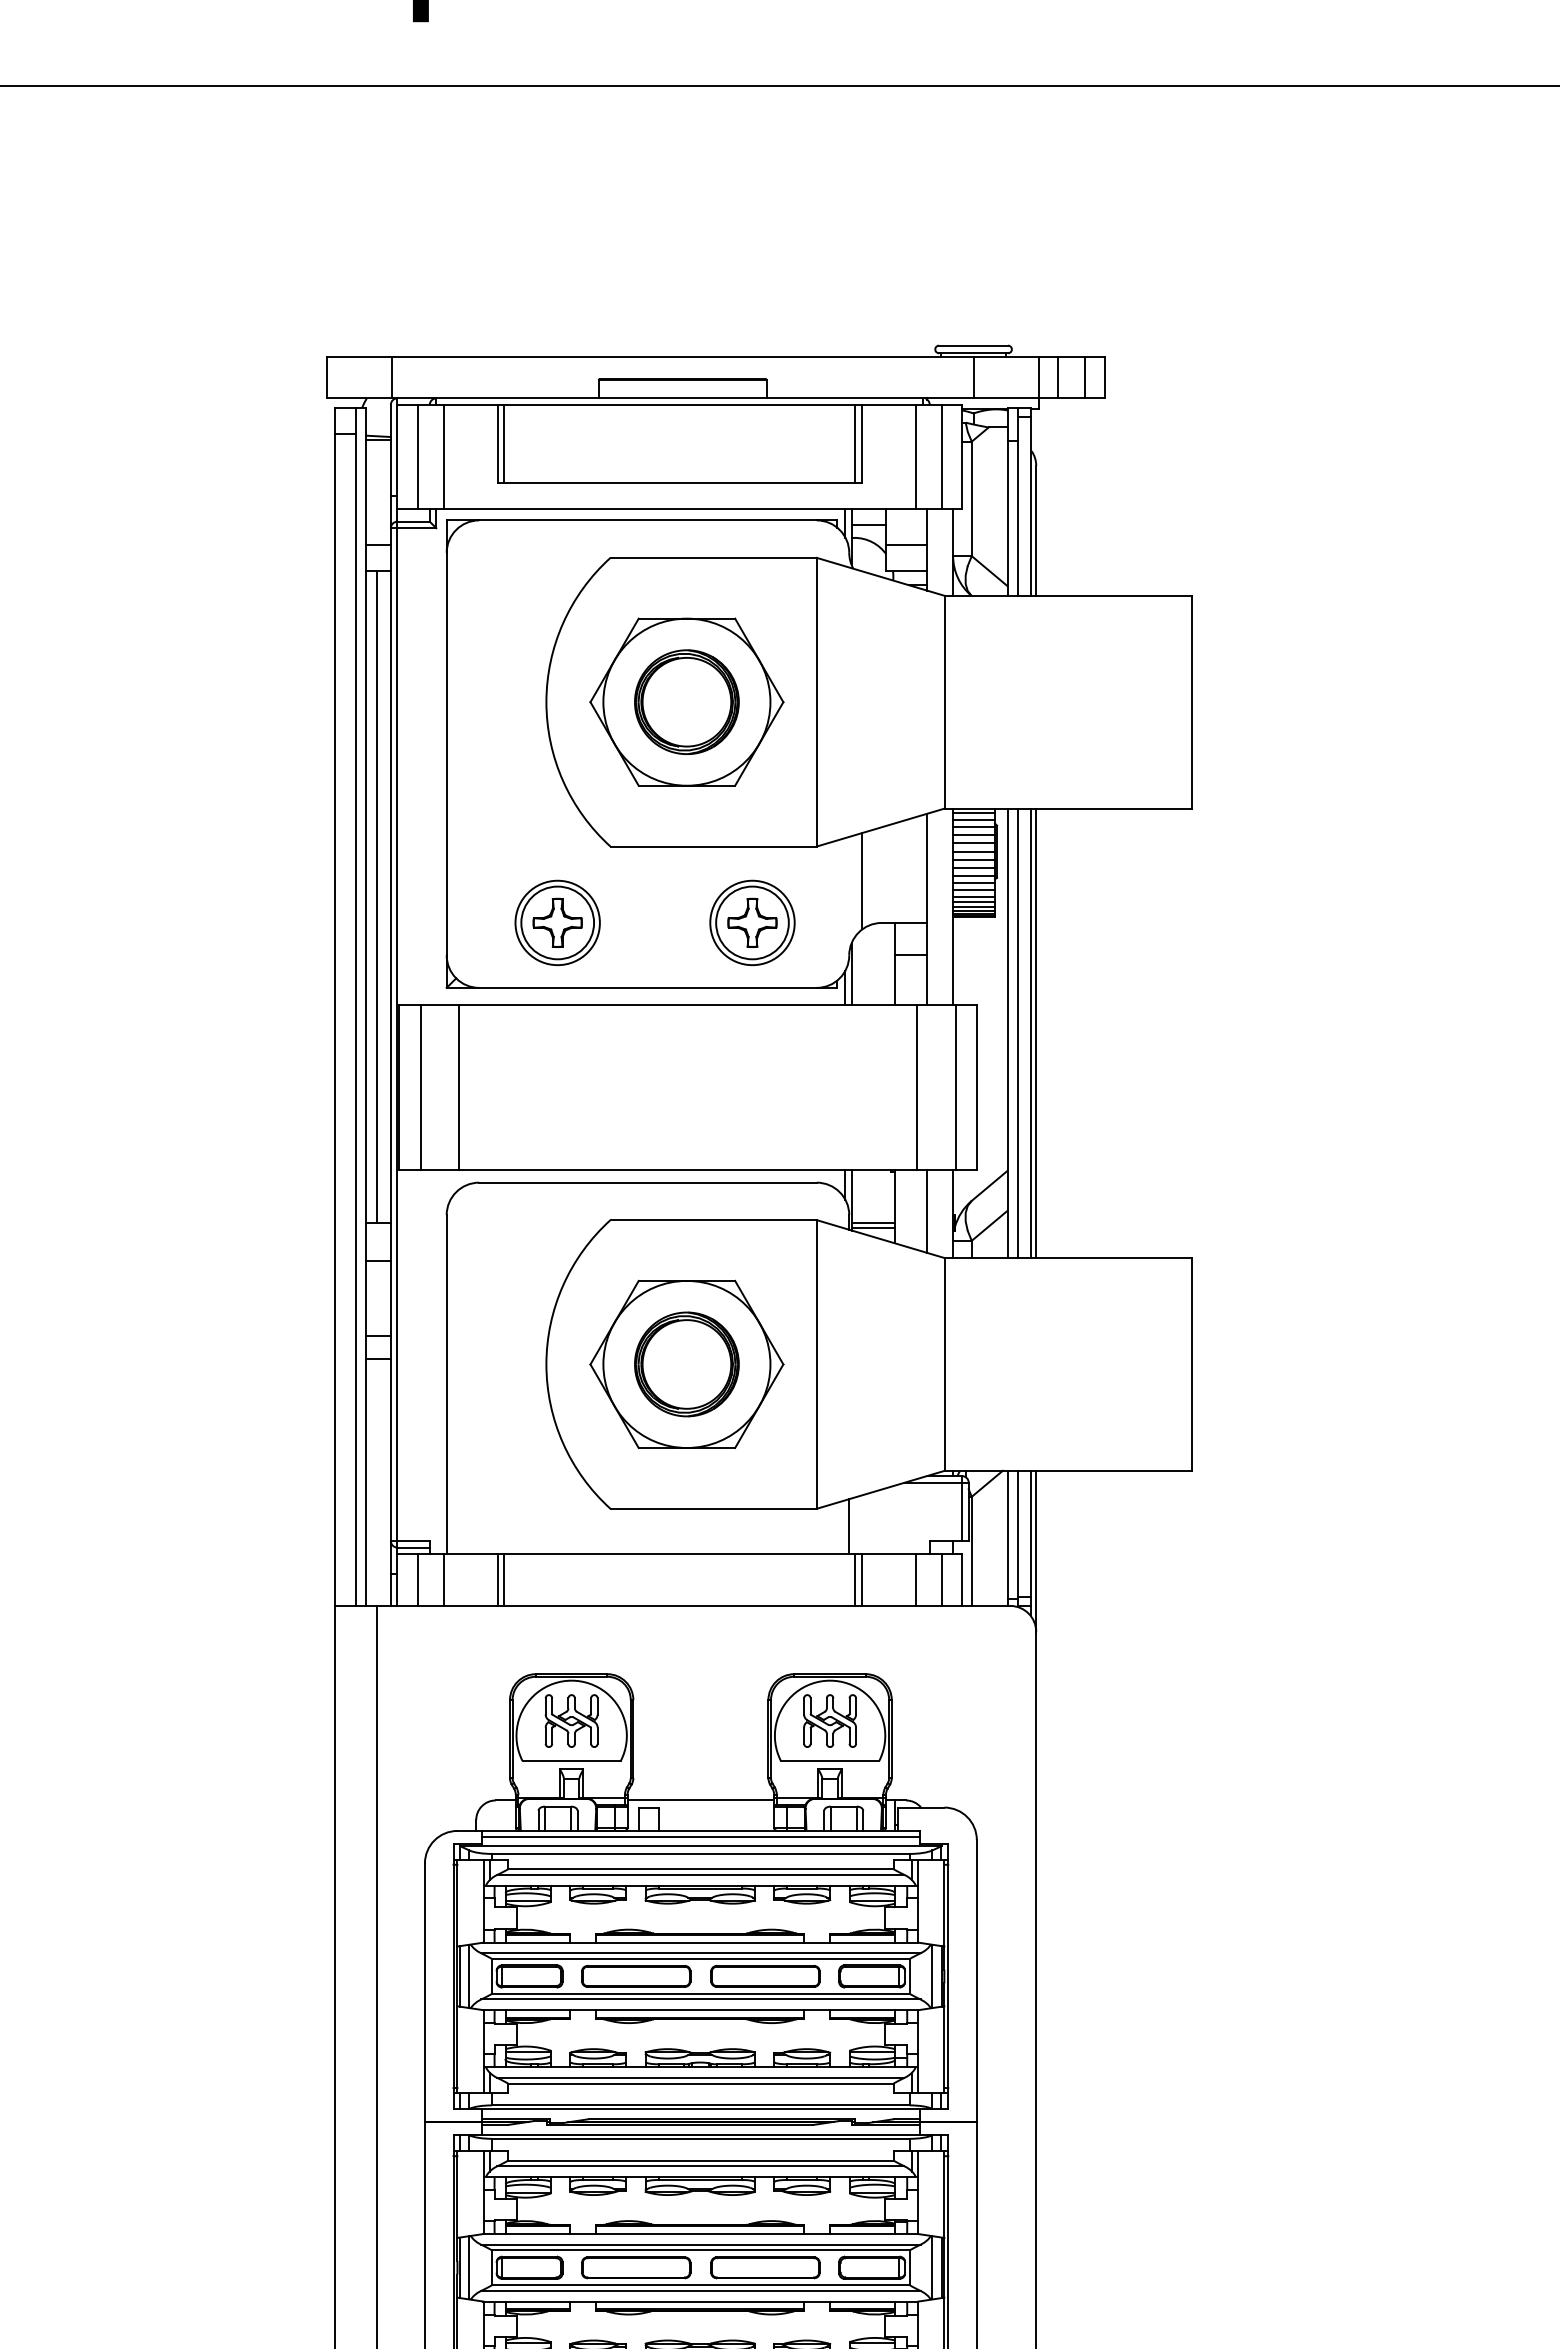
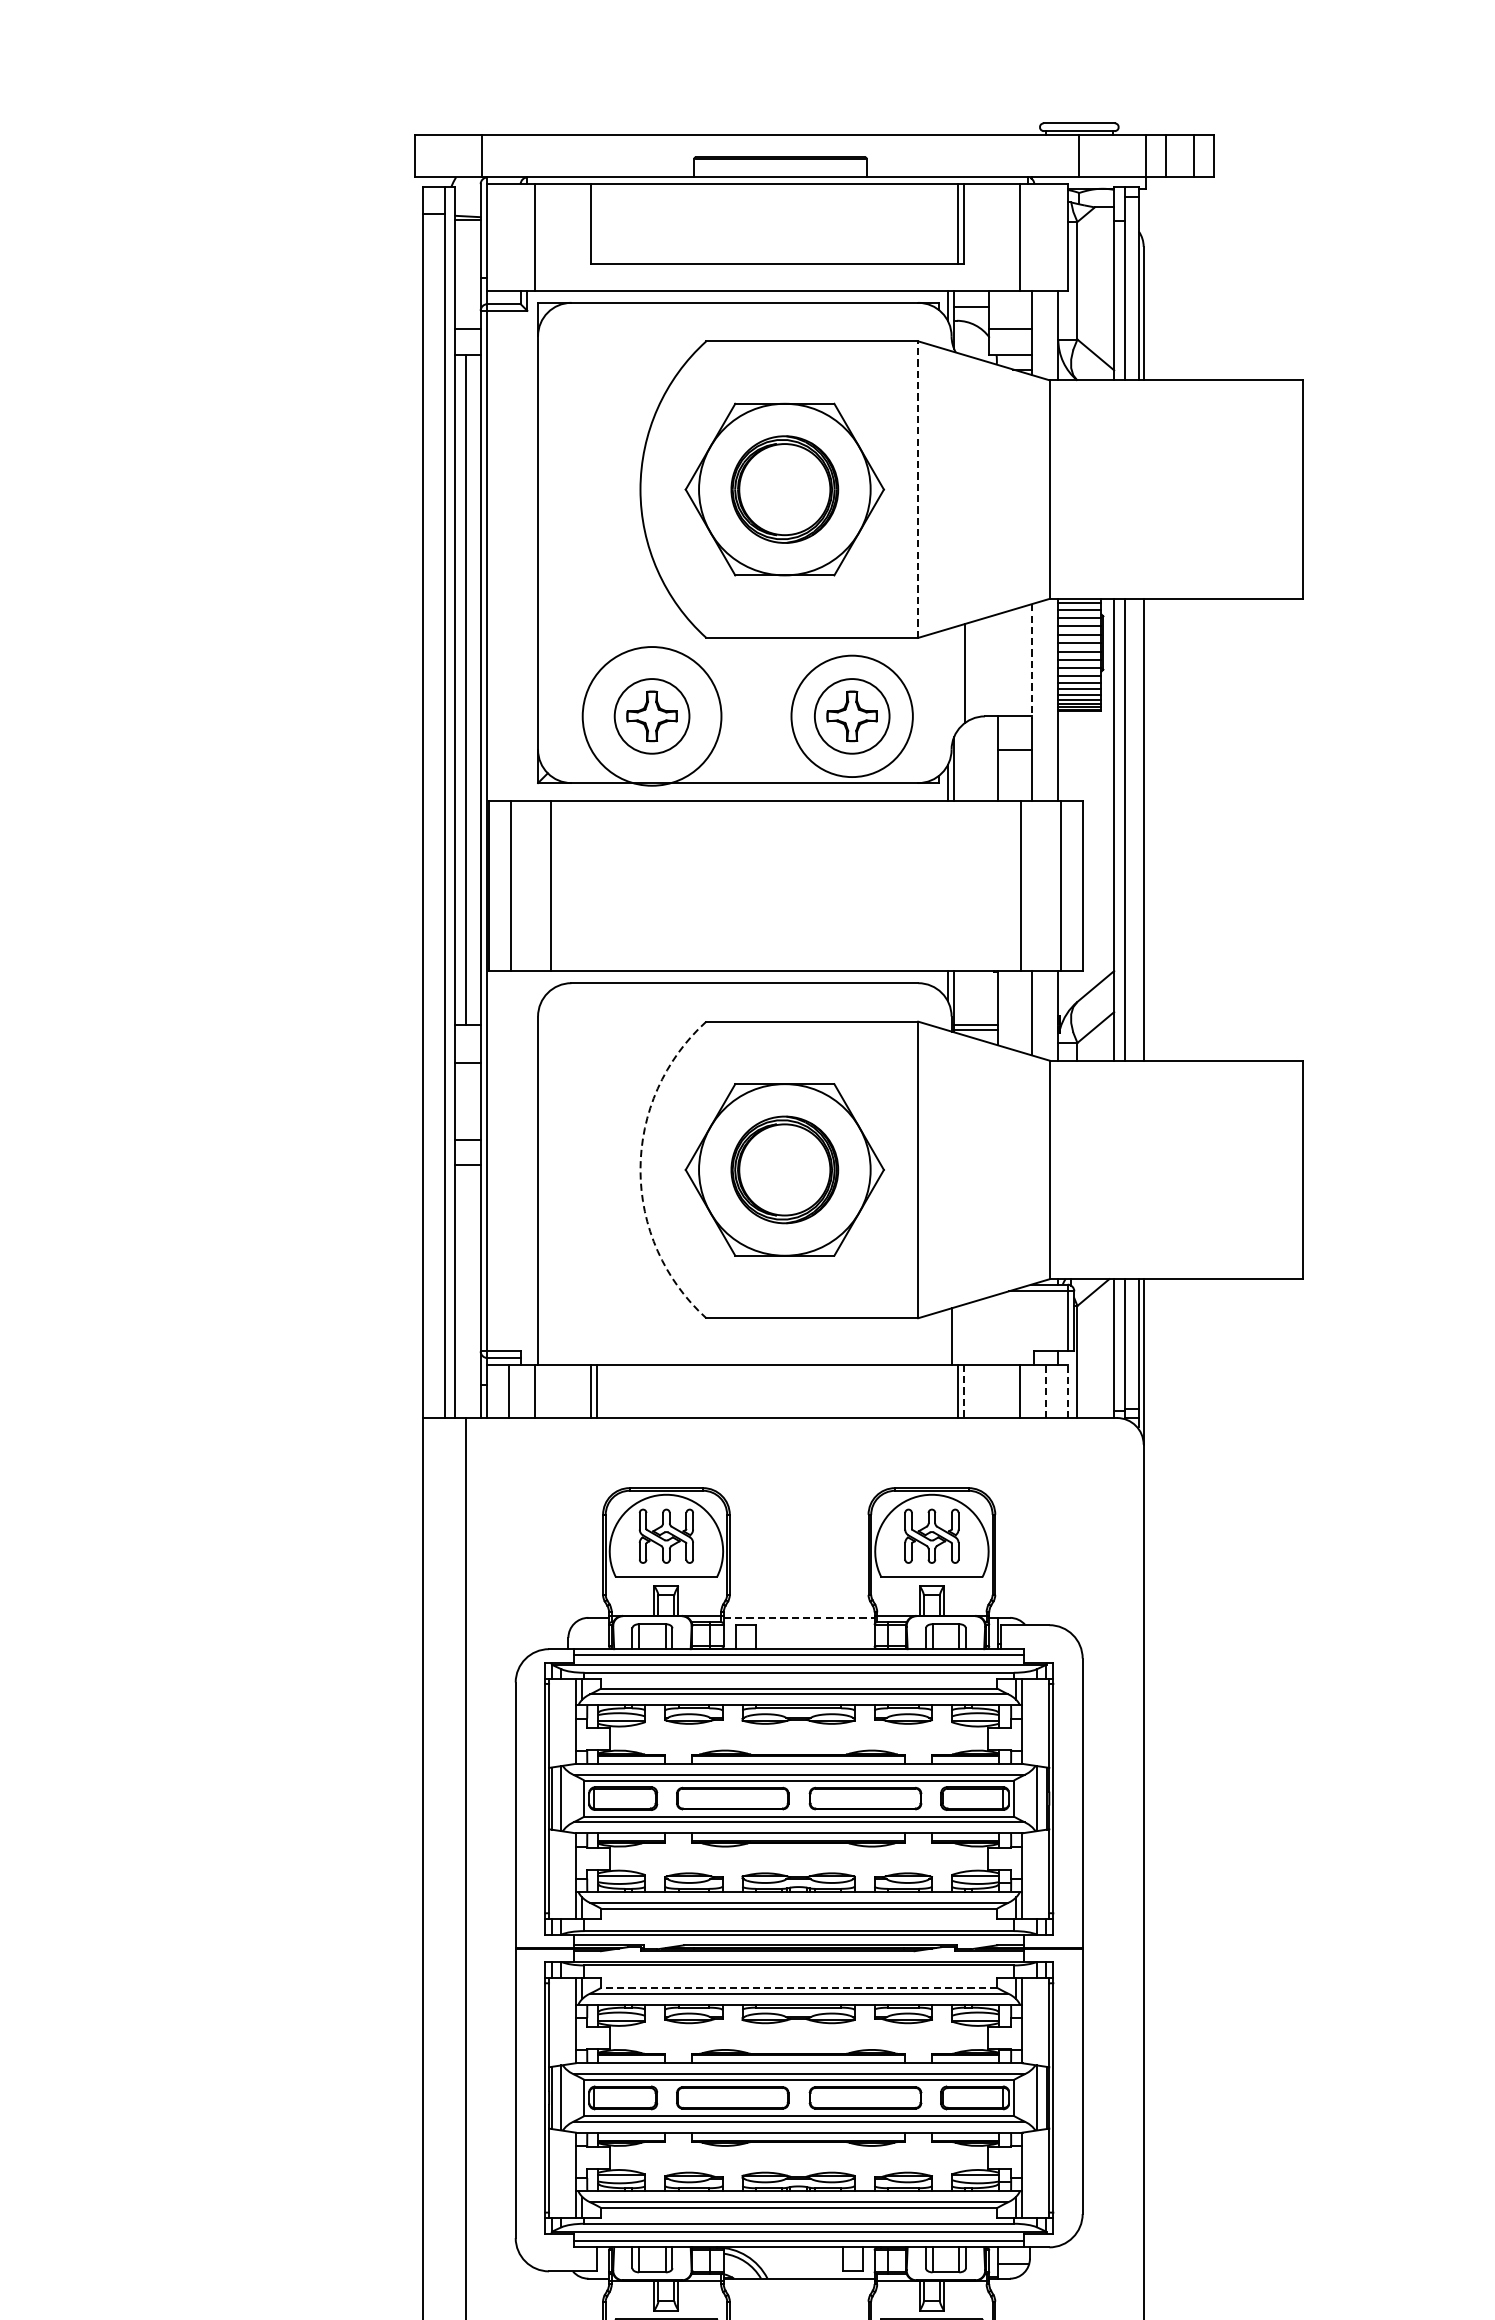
line: (504, 443) -> (597, 223), removed
line: (417, 456) -> (508, 237), removed
line: (941, 456) -> (1046, 237), removed
line: (816, 701) -> (917, 488), solid -> dashed
line: (927, 869) -> (1031, 661), solid -> dashed
circle: (557, 922) -> (651, 715), size x1.6
circle: (752, 922) -> (852, 715), size x1.4
line: (1031, 1033) -> (1138, 829), removed
arc: (546, 1364) -> (640, 1169), solid -> dashed
line: (861, 1580) -> (964, 1391), solid -> dashed
line: (941, 1580) -> (1046, 1391), solid -> dashed
line: (962, 1580) -> (1067, 1391), solid -> dashed
line: (701, 1800) -> (799, 1617), solid -> dashed
line: (700, 2160) -> (798, 1987), solid -> dashed

